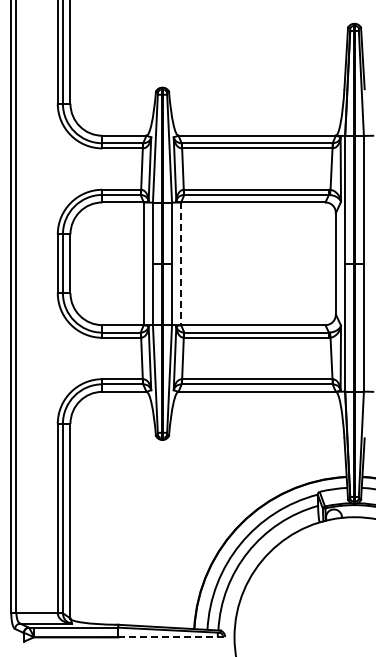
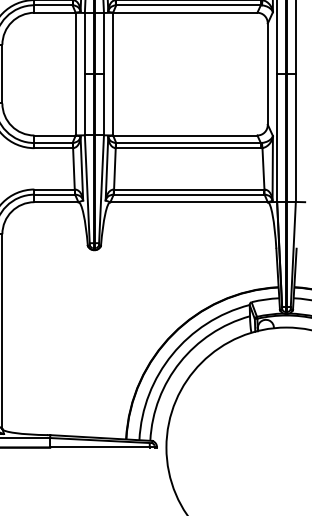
line: (181, 264) -> (113, 74), dashed -> solid
line: (172, 637) -> (104, 447), dashed -> solid

